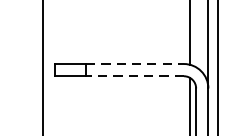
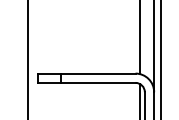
line: (135, 63) -> (98, 73), dashed -> solid
line: (133, 75) -> (97, 82), dashed -> solid

